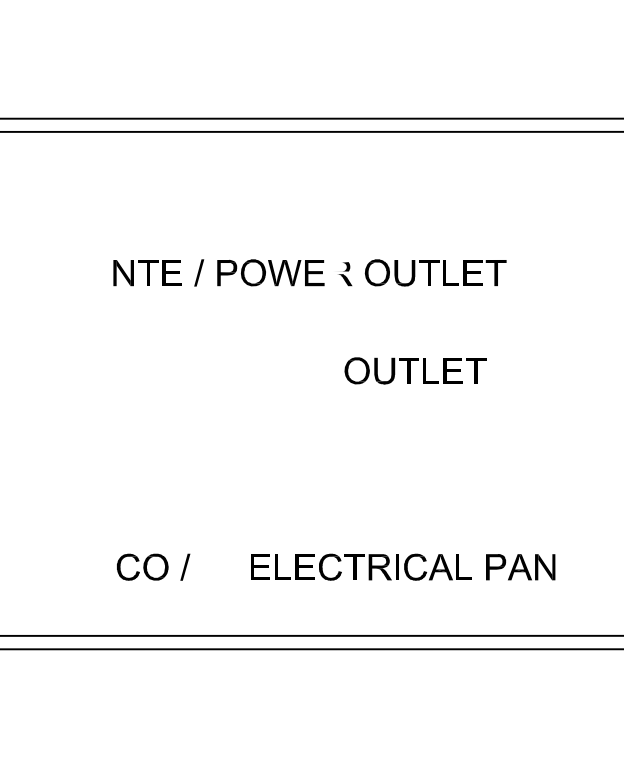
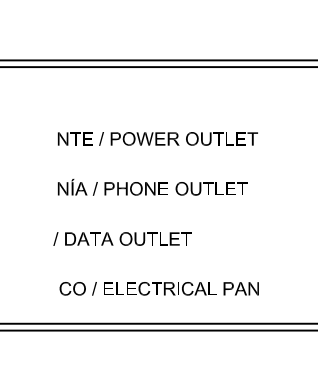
fill: (338, 272) -> (172, 138), added
part: (220, 368) -> (112, 187), added
part: (240, 468) -> (122, 238), added
part: (403, 566) -> (181, 288), moved

